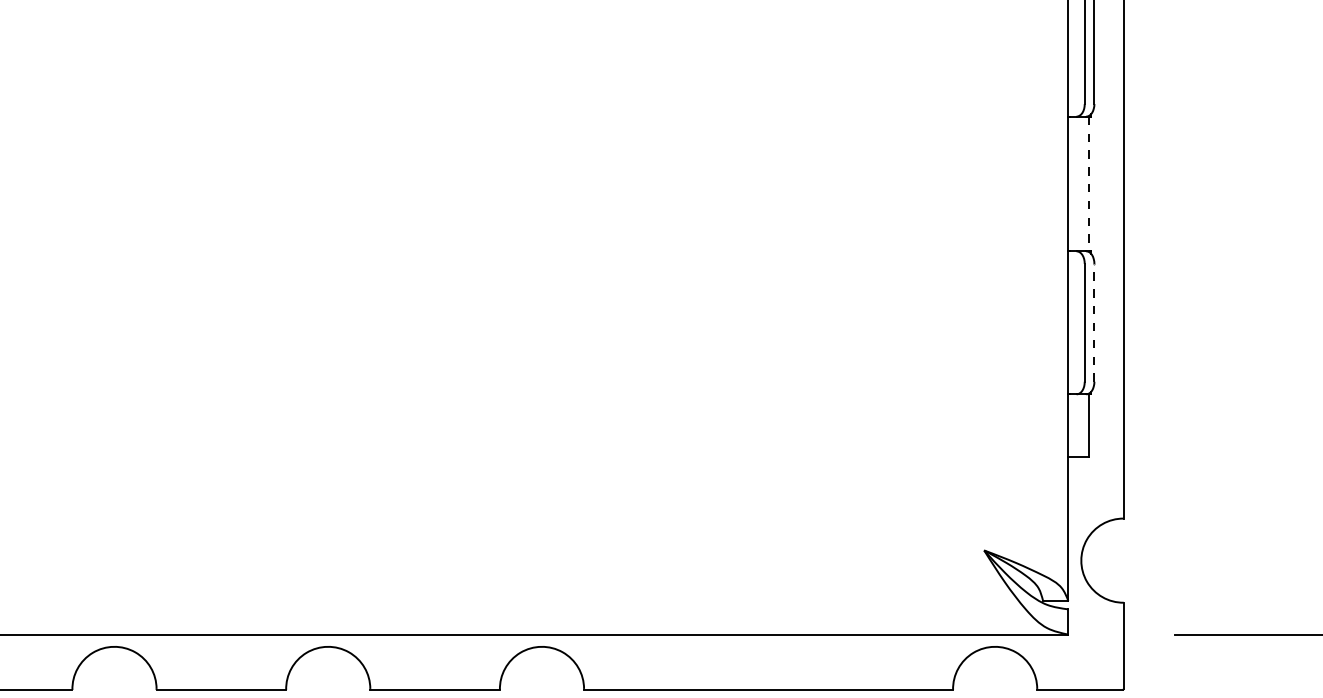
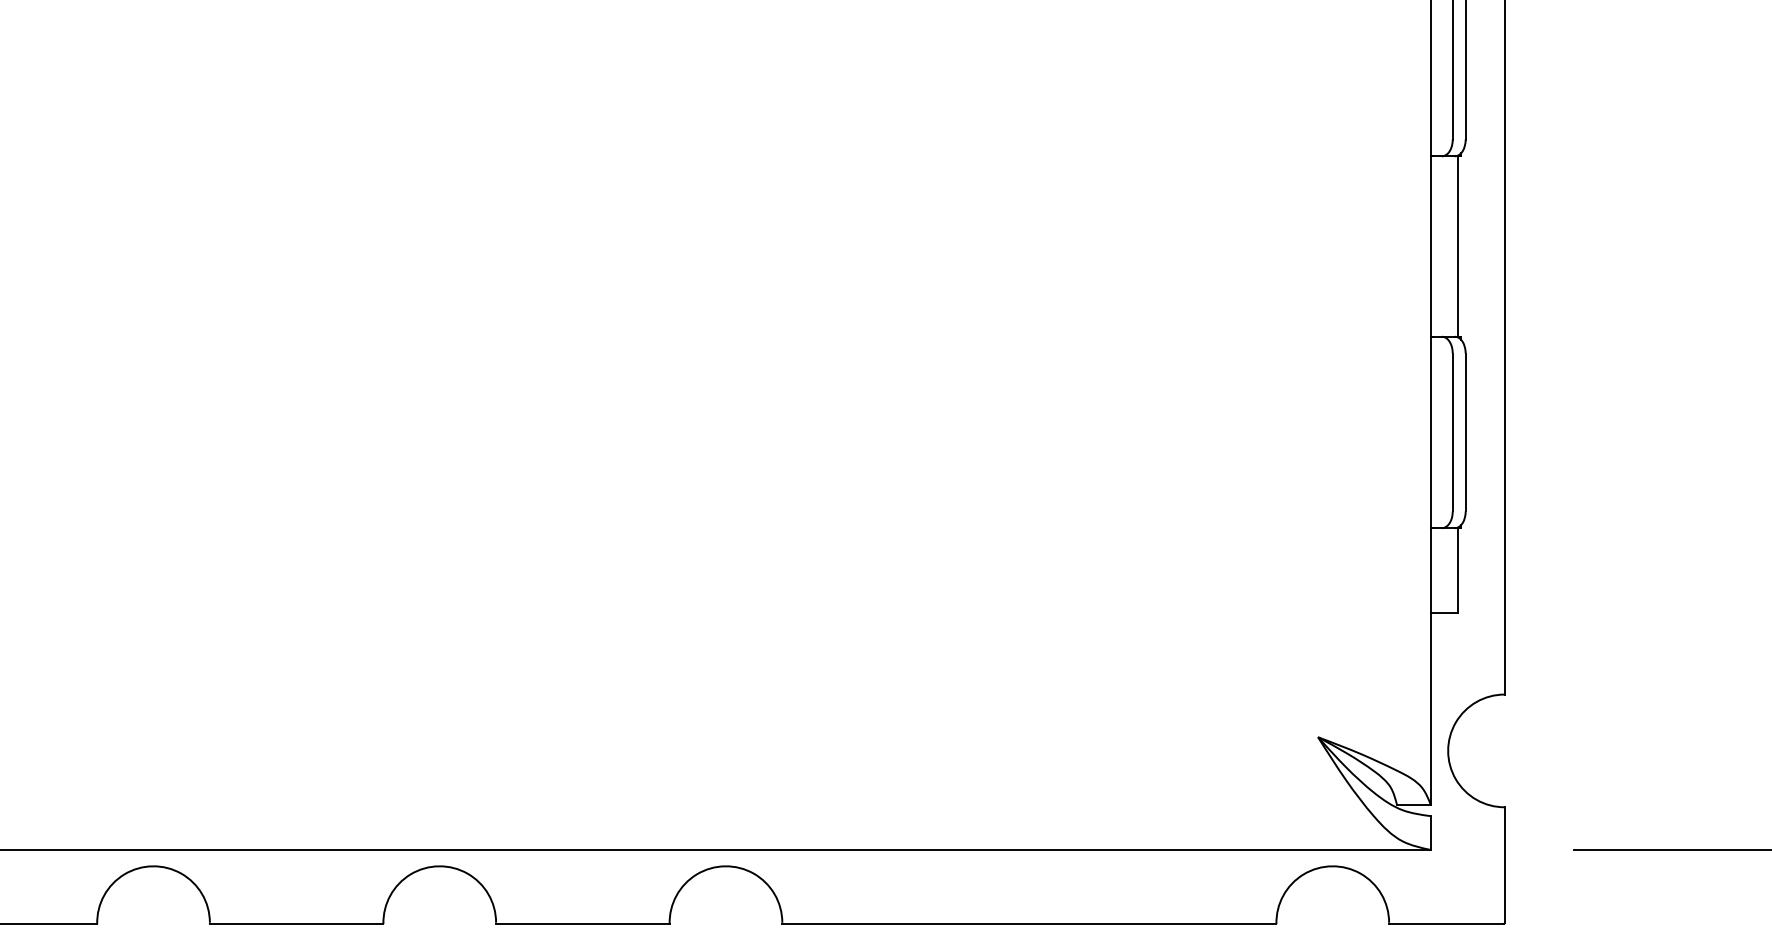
line: (1089, 184) -> (1458, 247), dashed -> solid
line: (1094, 322) -> (1465, 432), dashed -> solid

